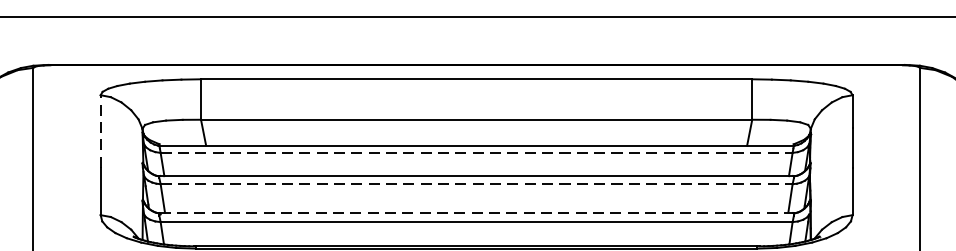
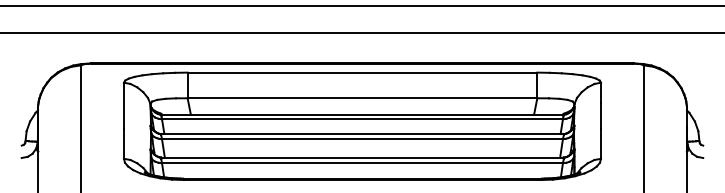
line: (99, 131) -> (123, 105), dashed -> solid
line: (476, 153) -> (362, 119), dashed -> solid
line: (476, 184) -> (362, 139), dashed -> solid
line: (478, 213) -> (363, 157), dashed -> solid

